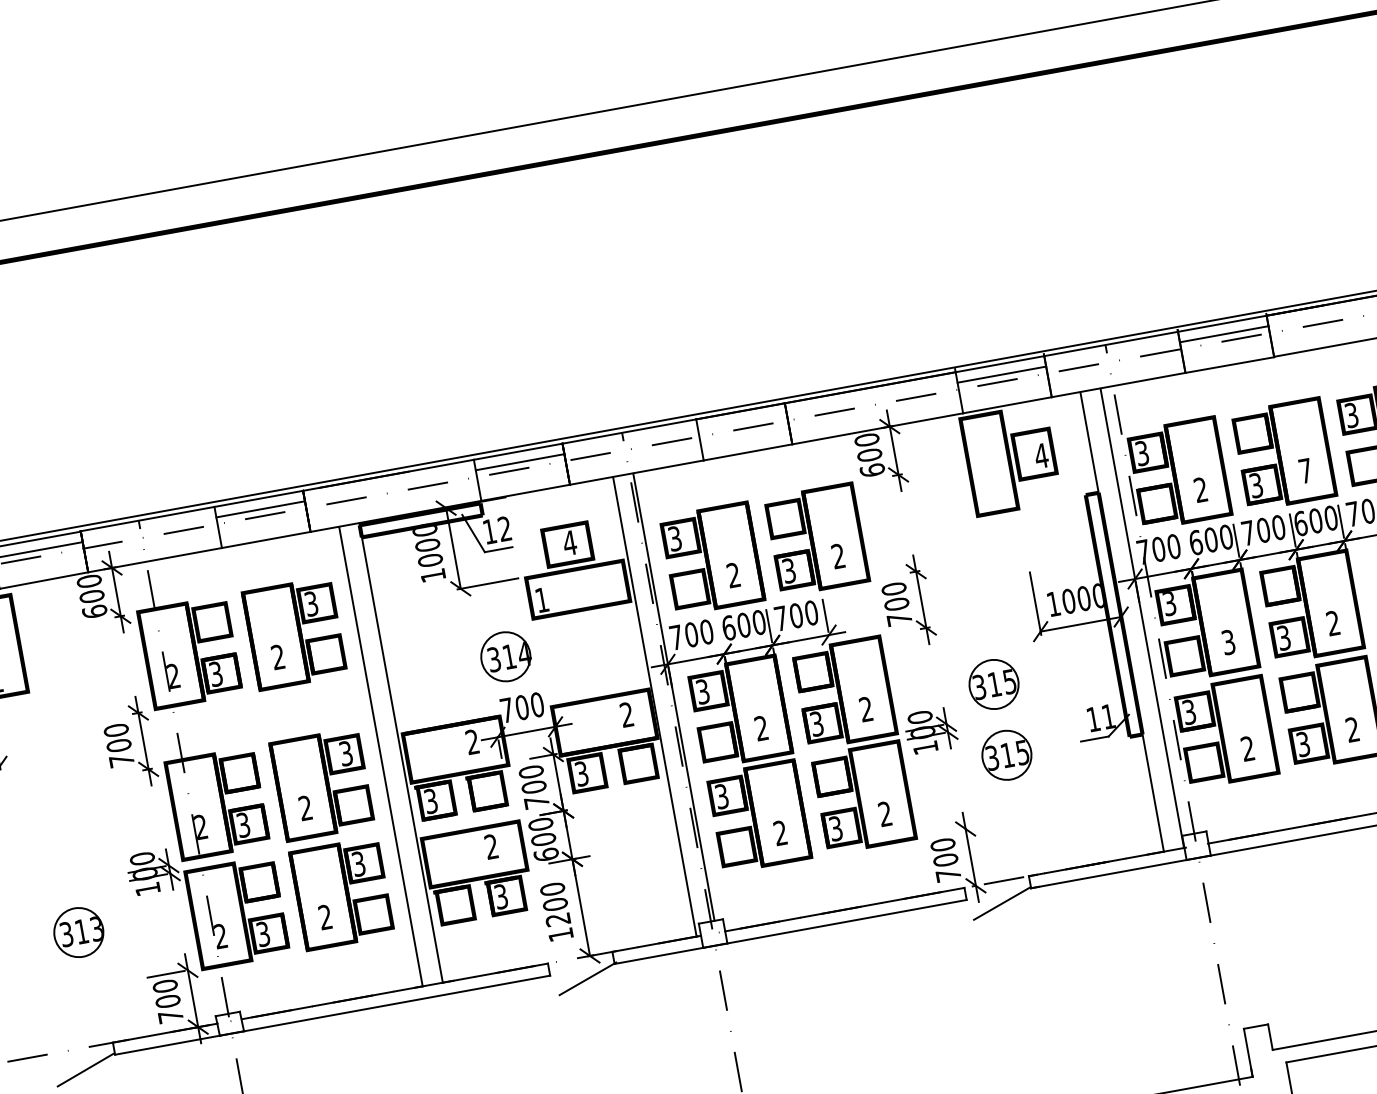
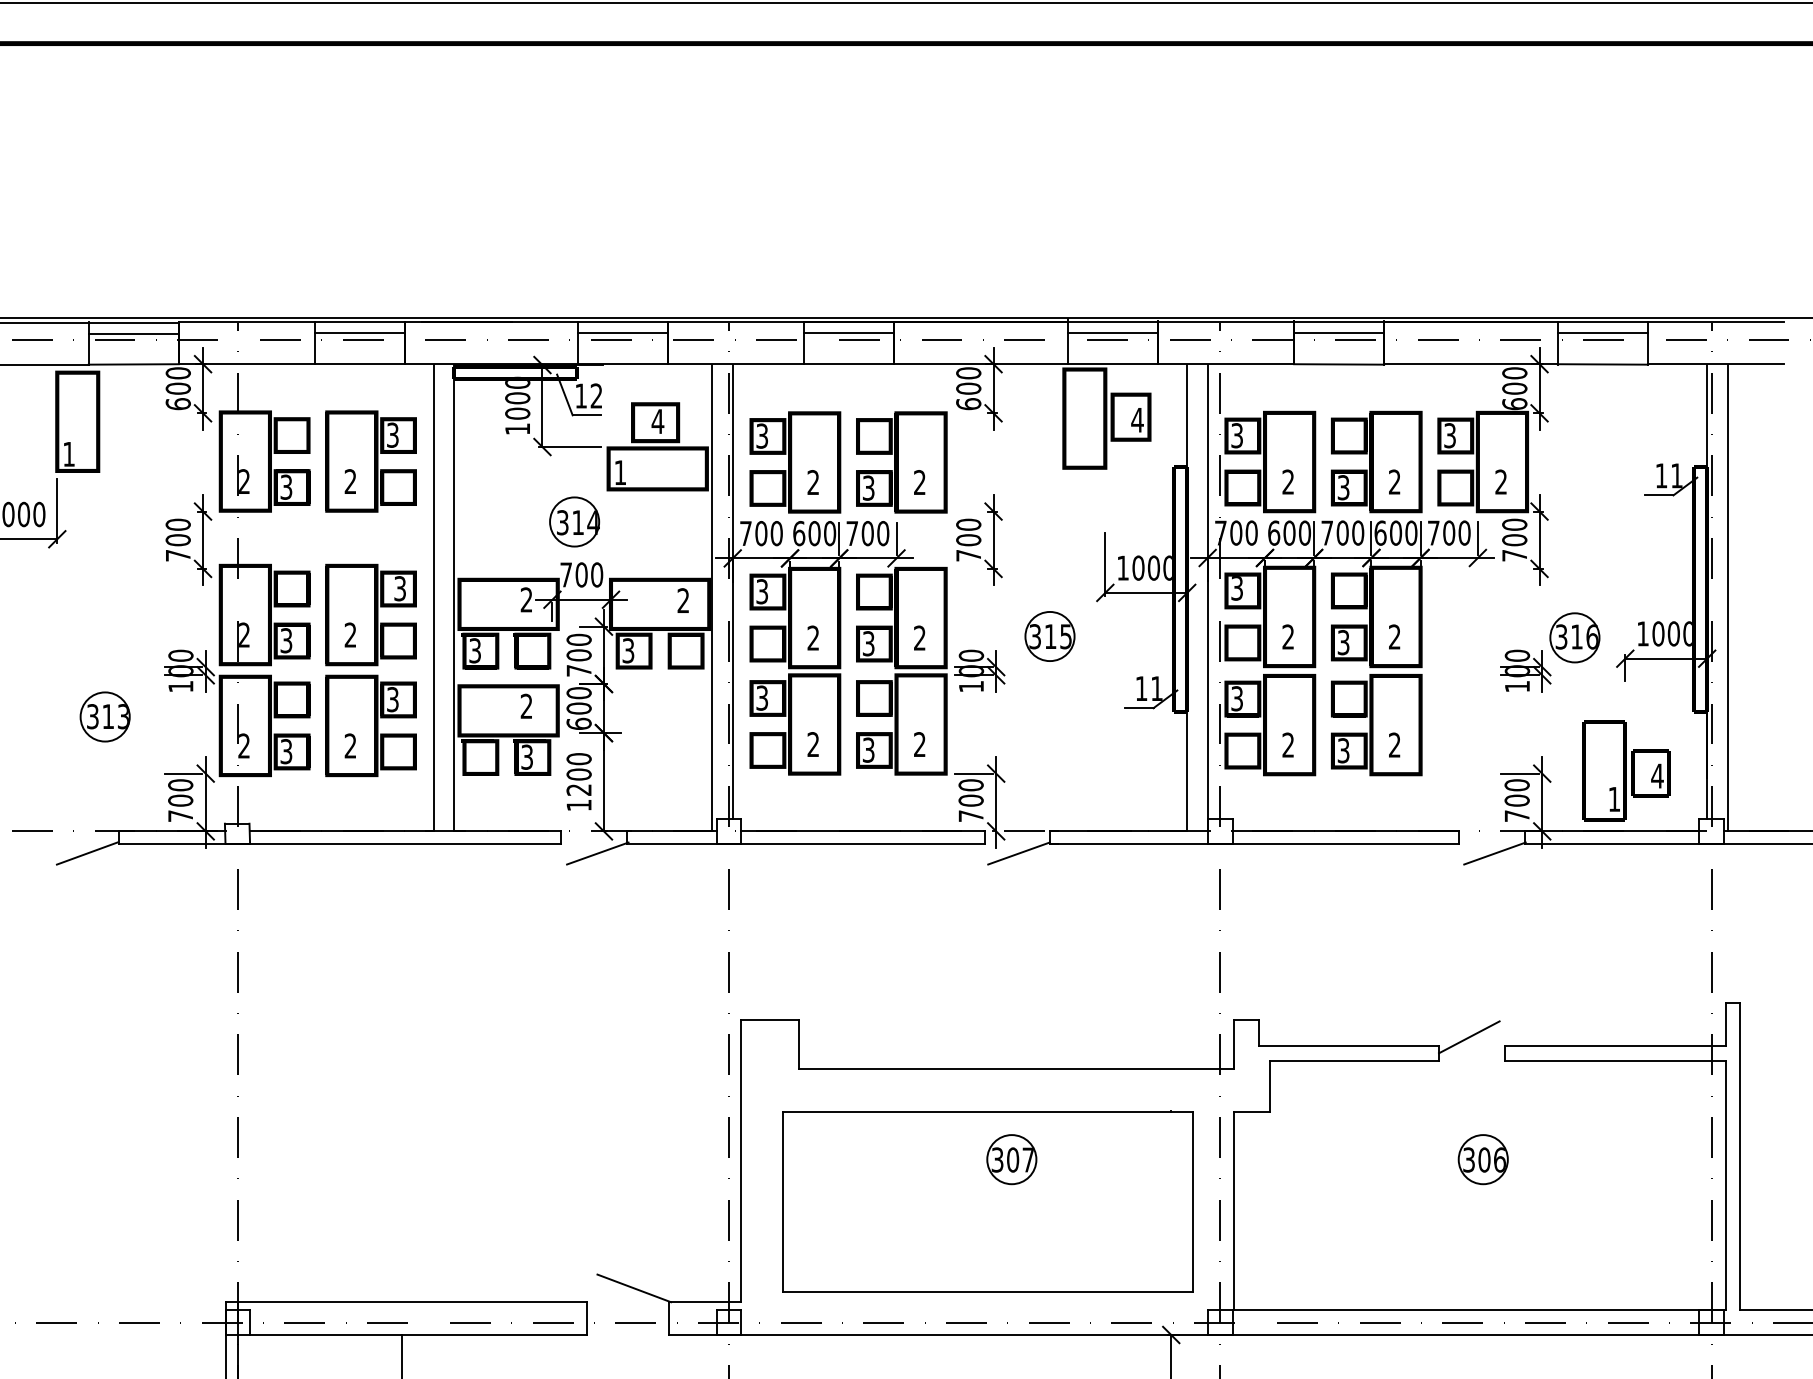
line: (742, 422) -> (849, 333), added
text: (1305, 470) -> (1394, 481), 7 -> 2
text: (1228, 641) -> (1288, 636), 3 -> 2
part: (1006, 755) -> (1049, 708), removed
line: (943, 832) -> (973, 773), added

